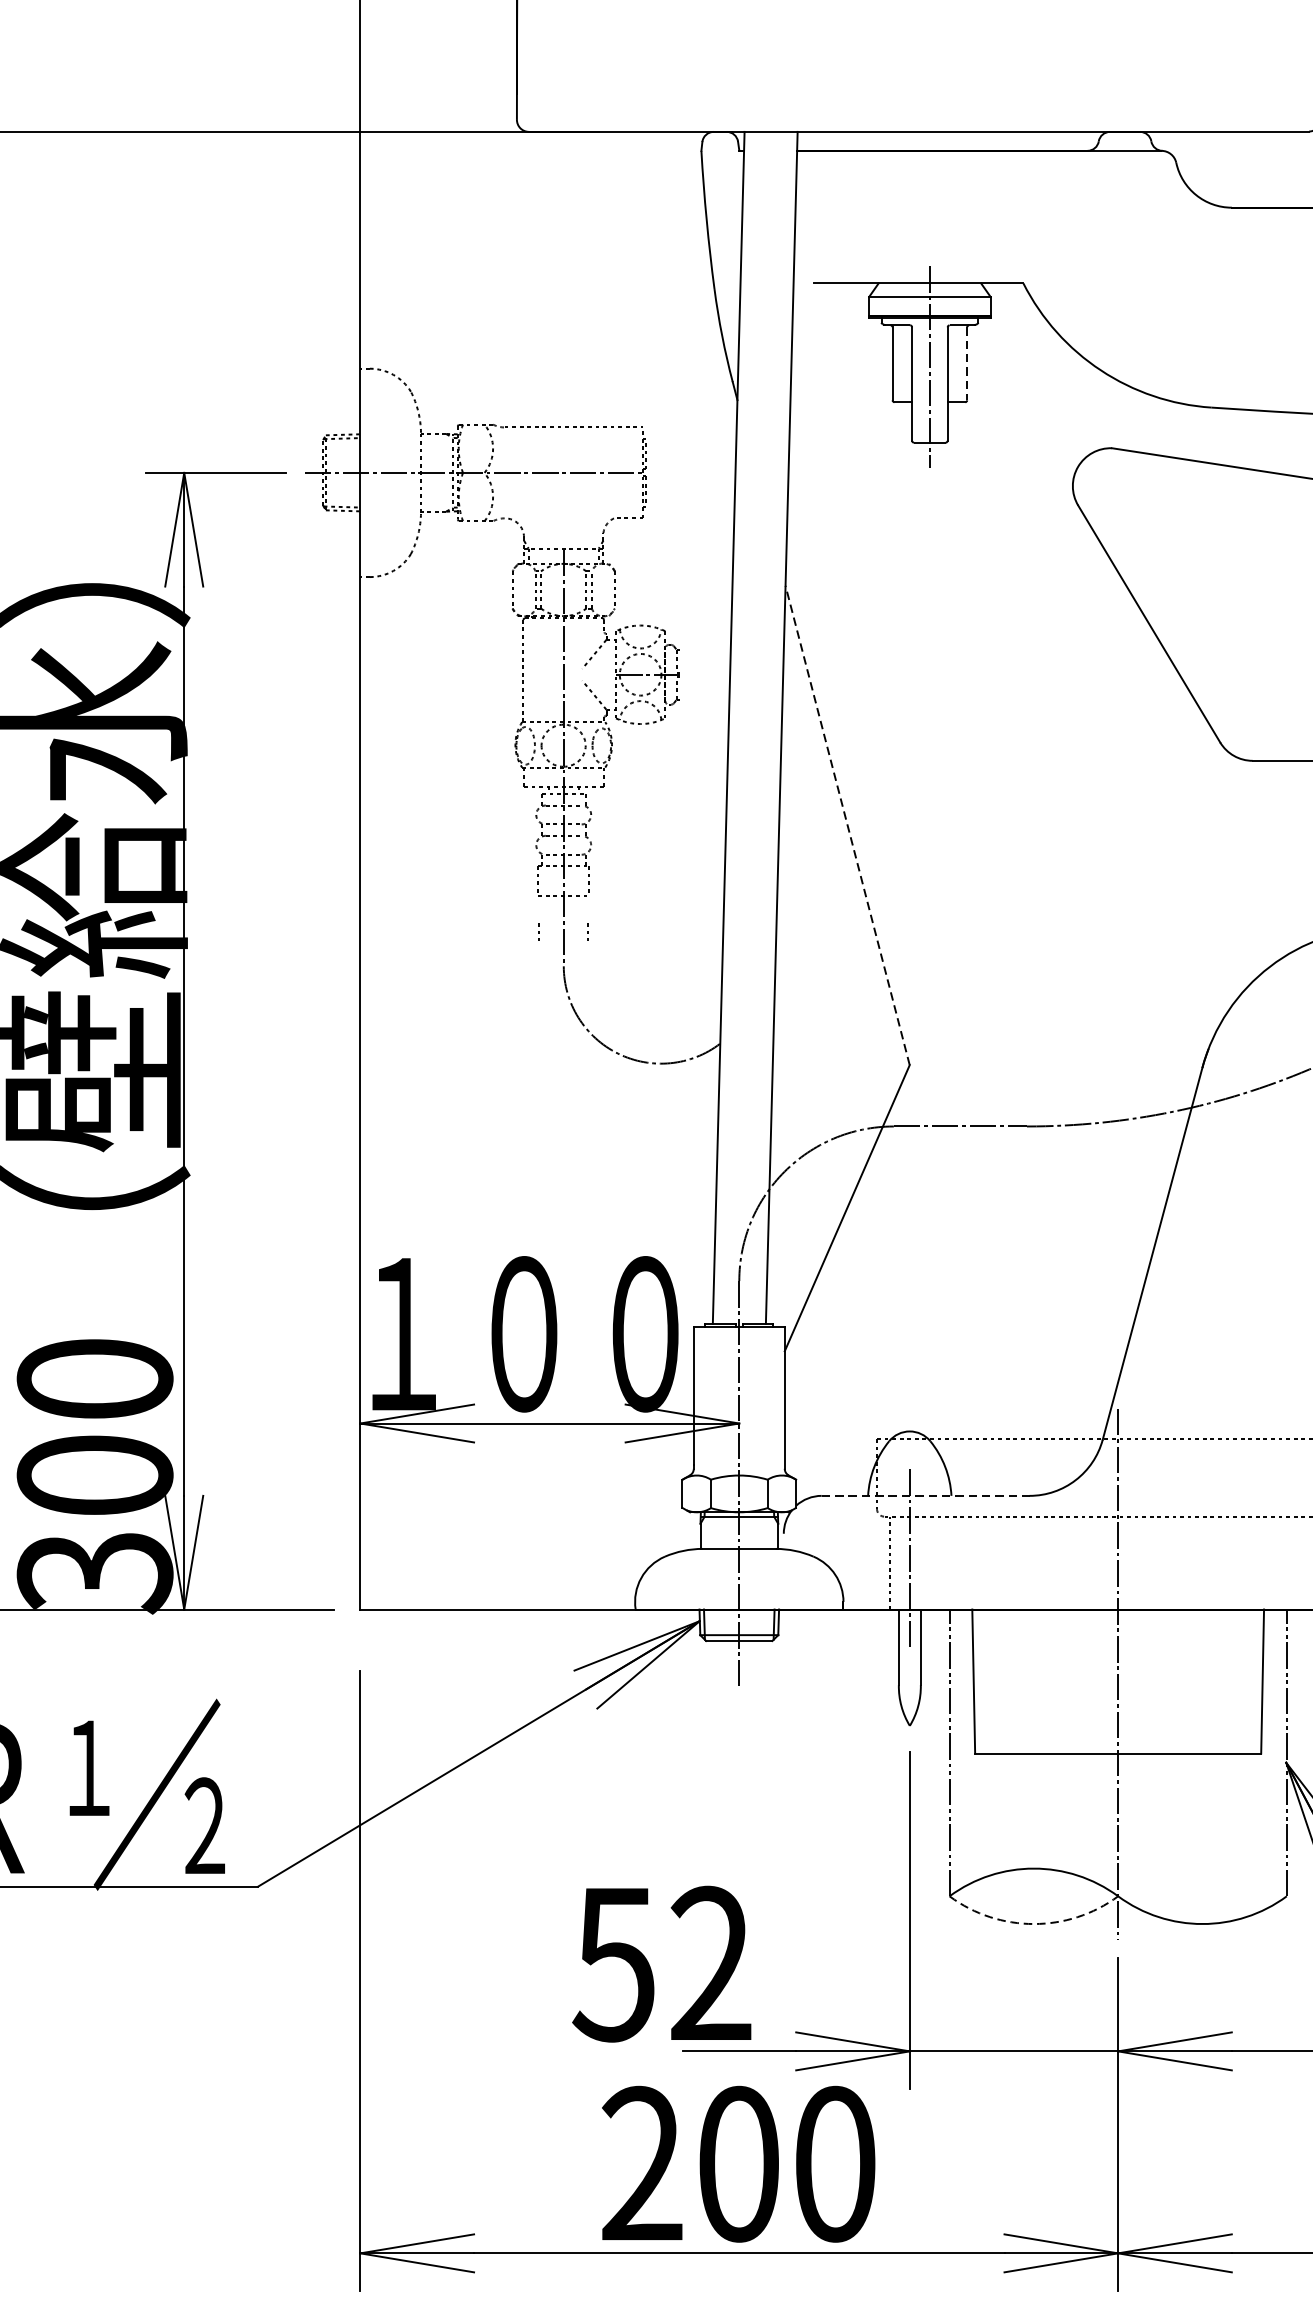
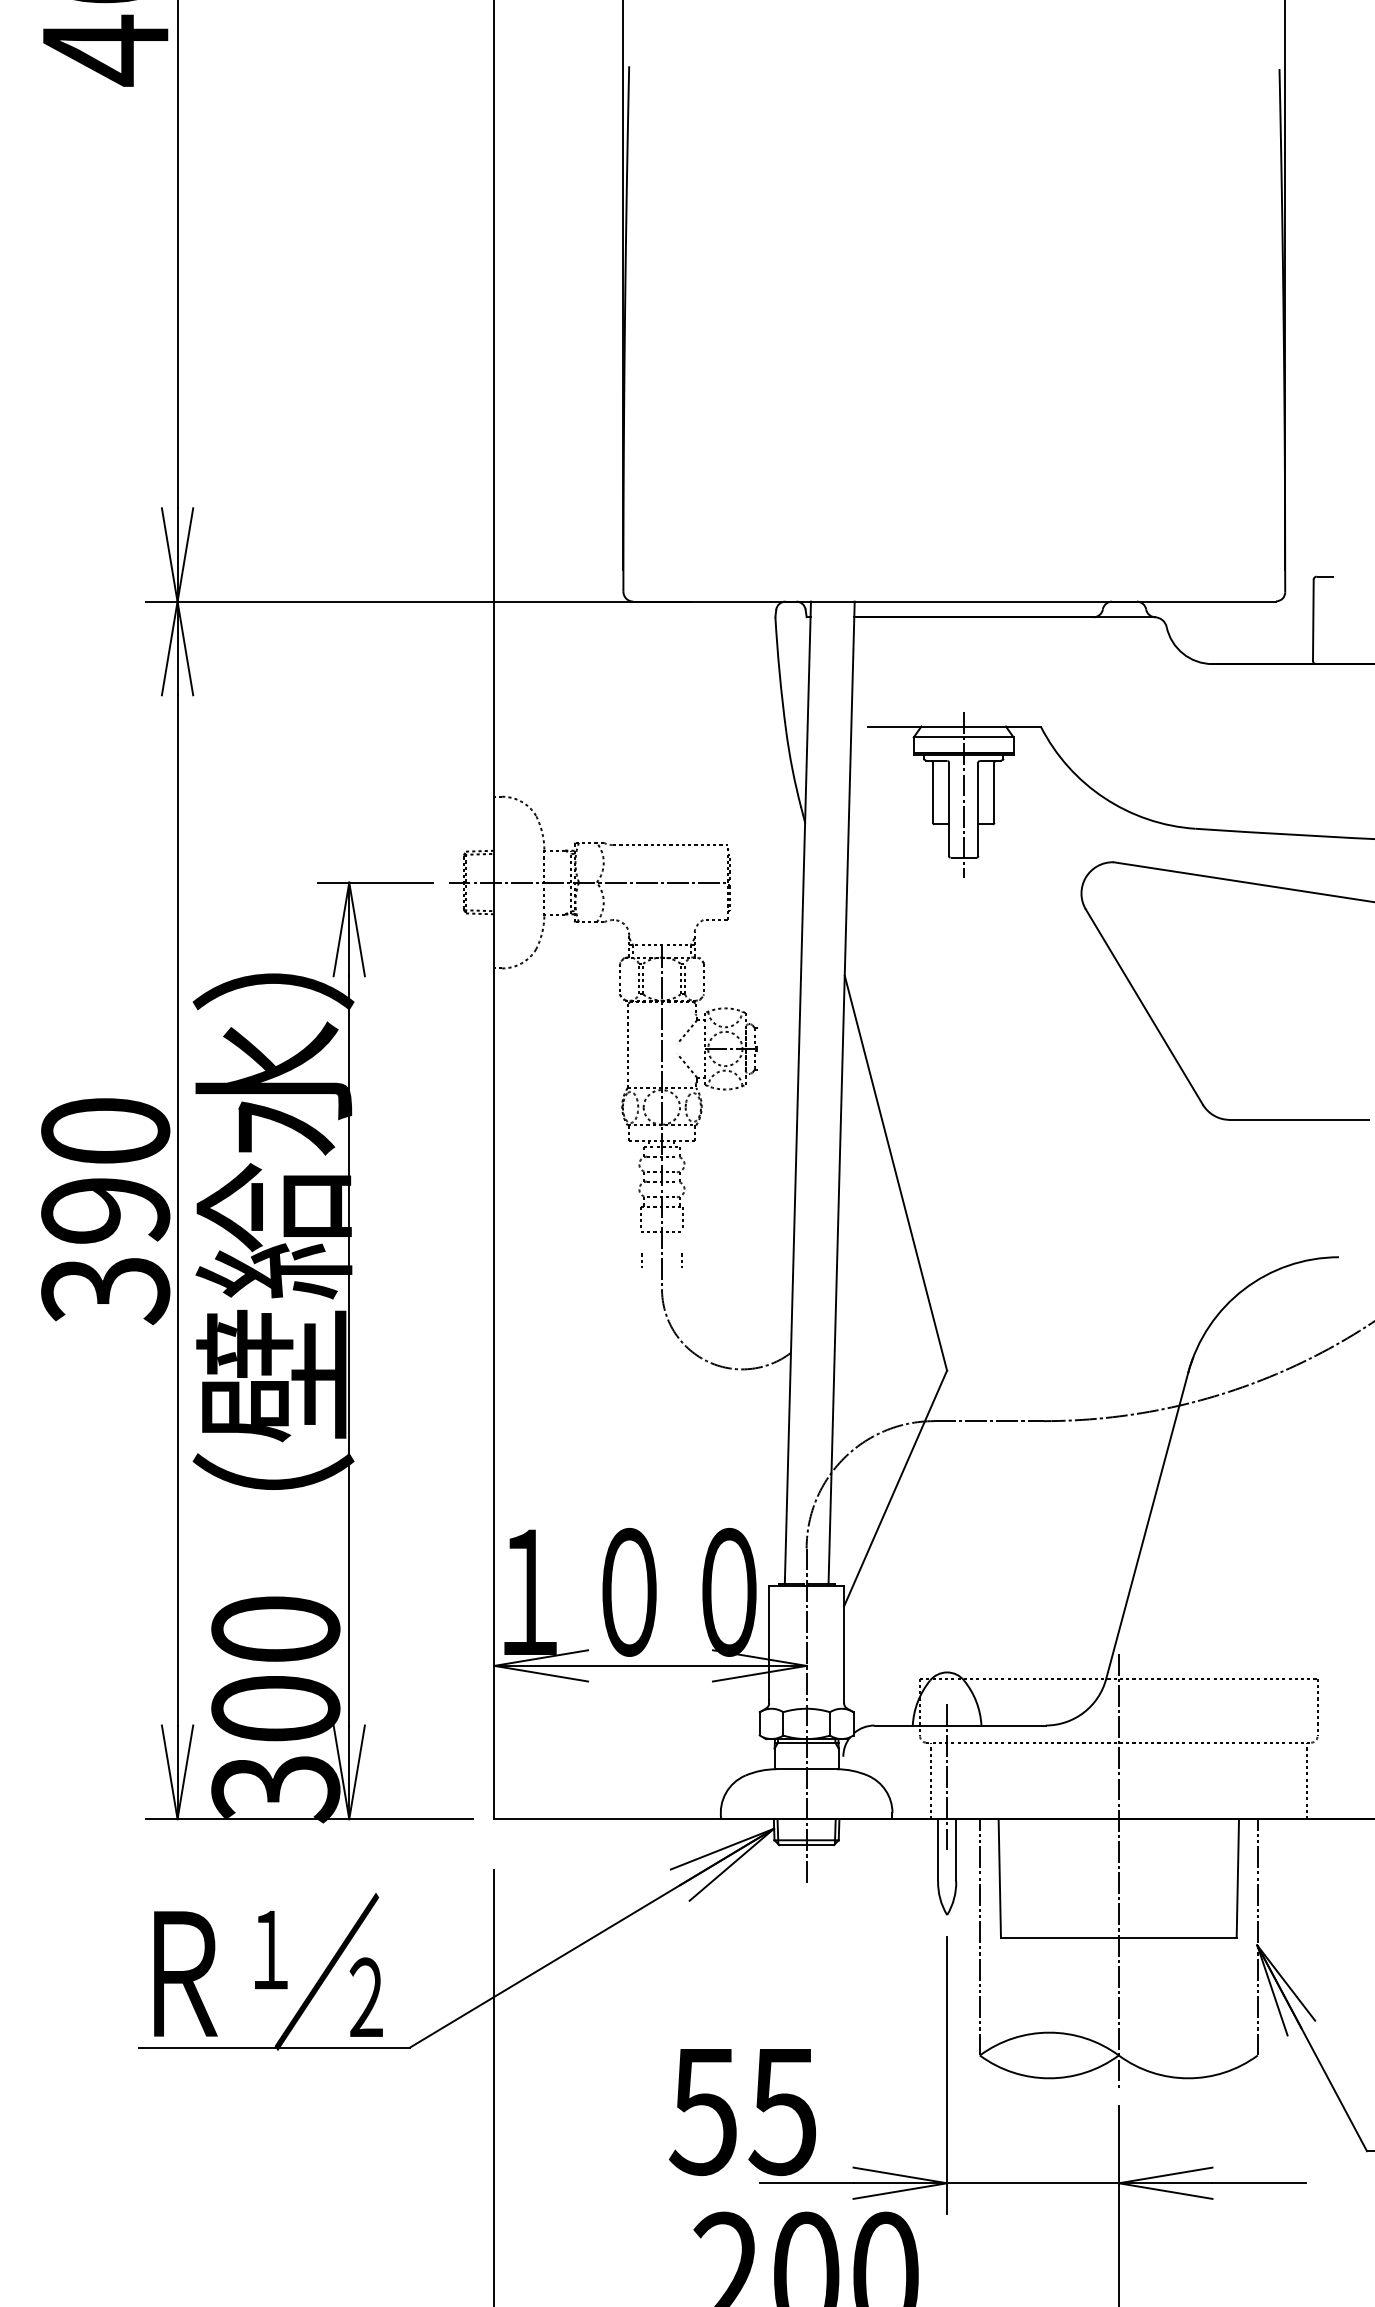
line: (967, 364) -> (994, 793), dashed -> solid
line: (847, 825) -> (895, 1173), dashed -> solid
line: (926, 1495) -> (960, 1725), dashed -> solid
arc: (1034, 1924) -> (1049, 2078), dashed -> solid
text: (710, 1964) -> (782, 2111), 52 -> 55

